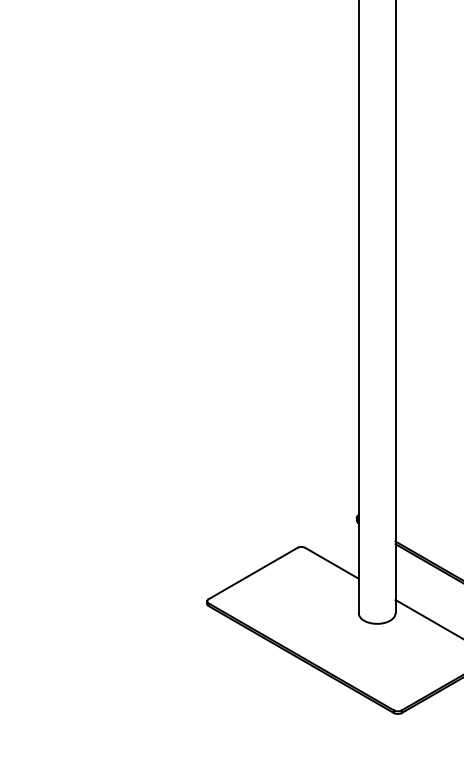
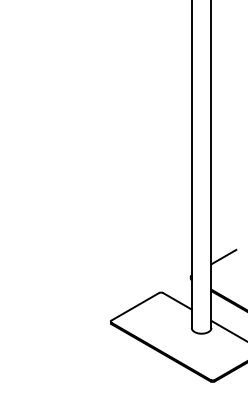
line: (418, 479) -> (223, 256), added

